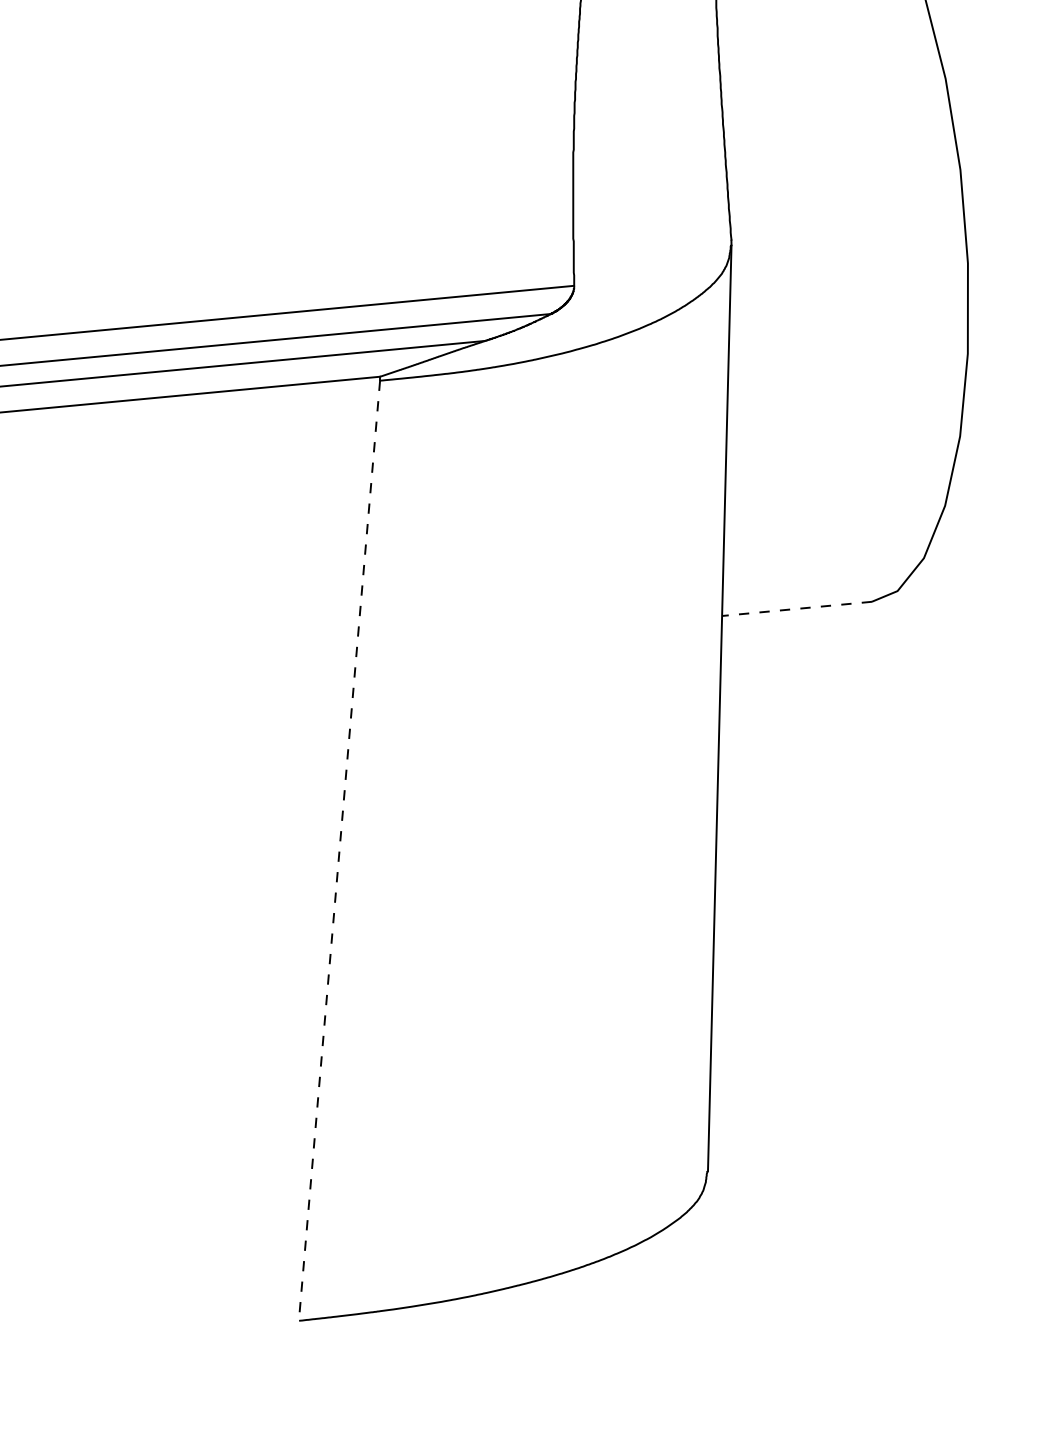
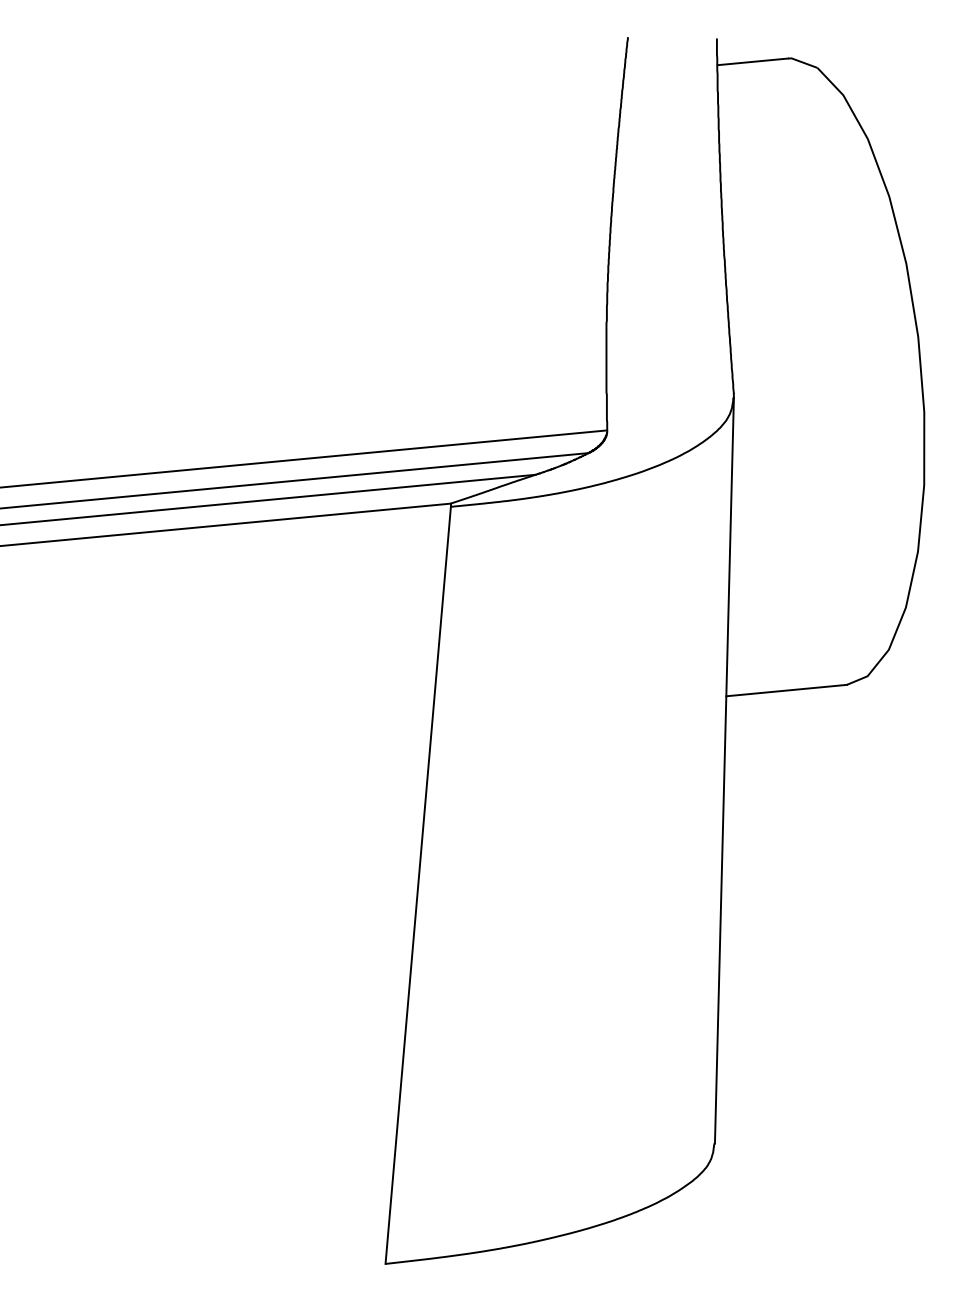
line: (796, 608) -> (786, 690), dashed -> solid
line: (339, 850) -> (418, 885), dashed -> solid

